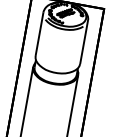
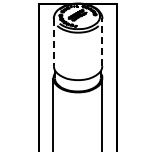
line: (39, 34) -> (53, 42), solid -> dashed
line: (84, 42) -> (102, 42), solid -> dashed

